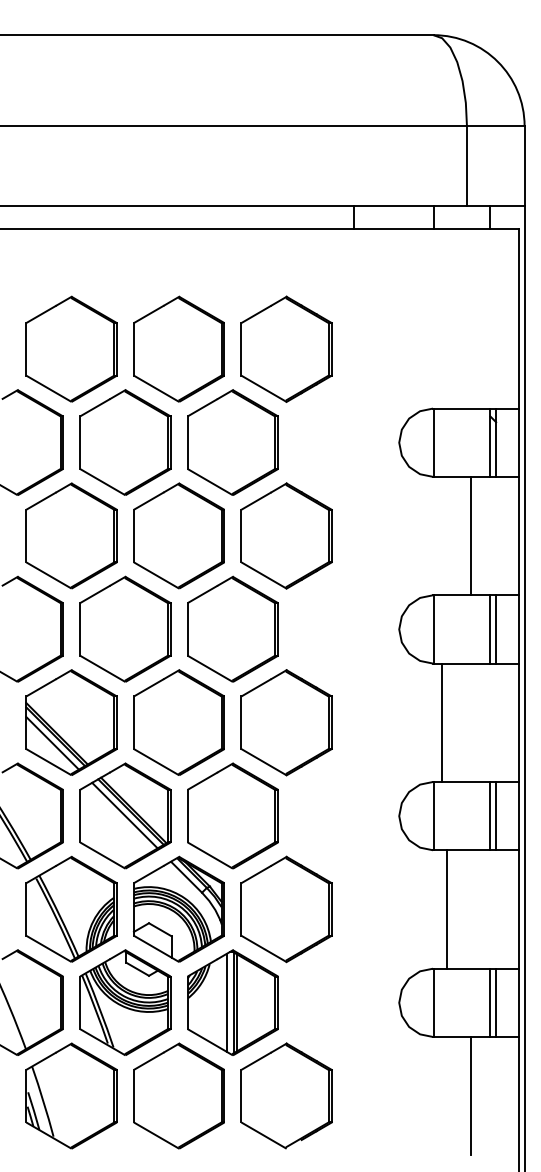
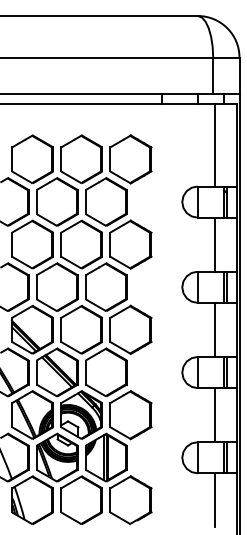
line: (469, 318) -> (214, 145), added
line: (441, 721) -> (214, 329), moved
line: (445, 910) -> (214, 415), moved

